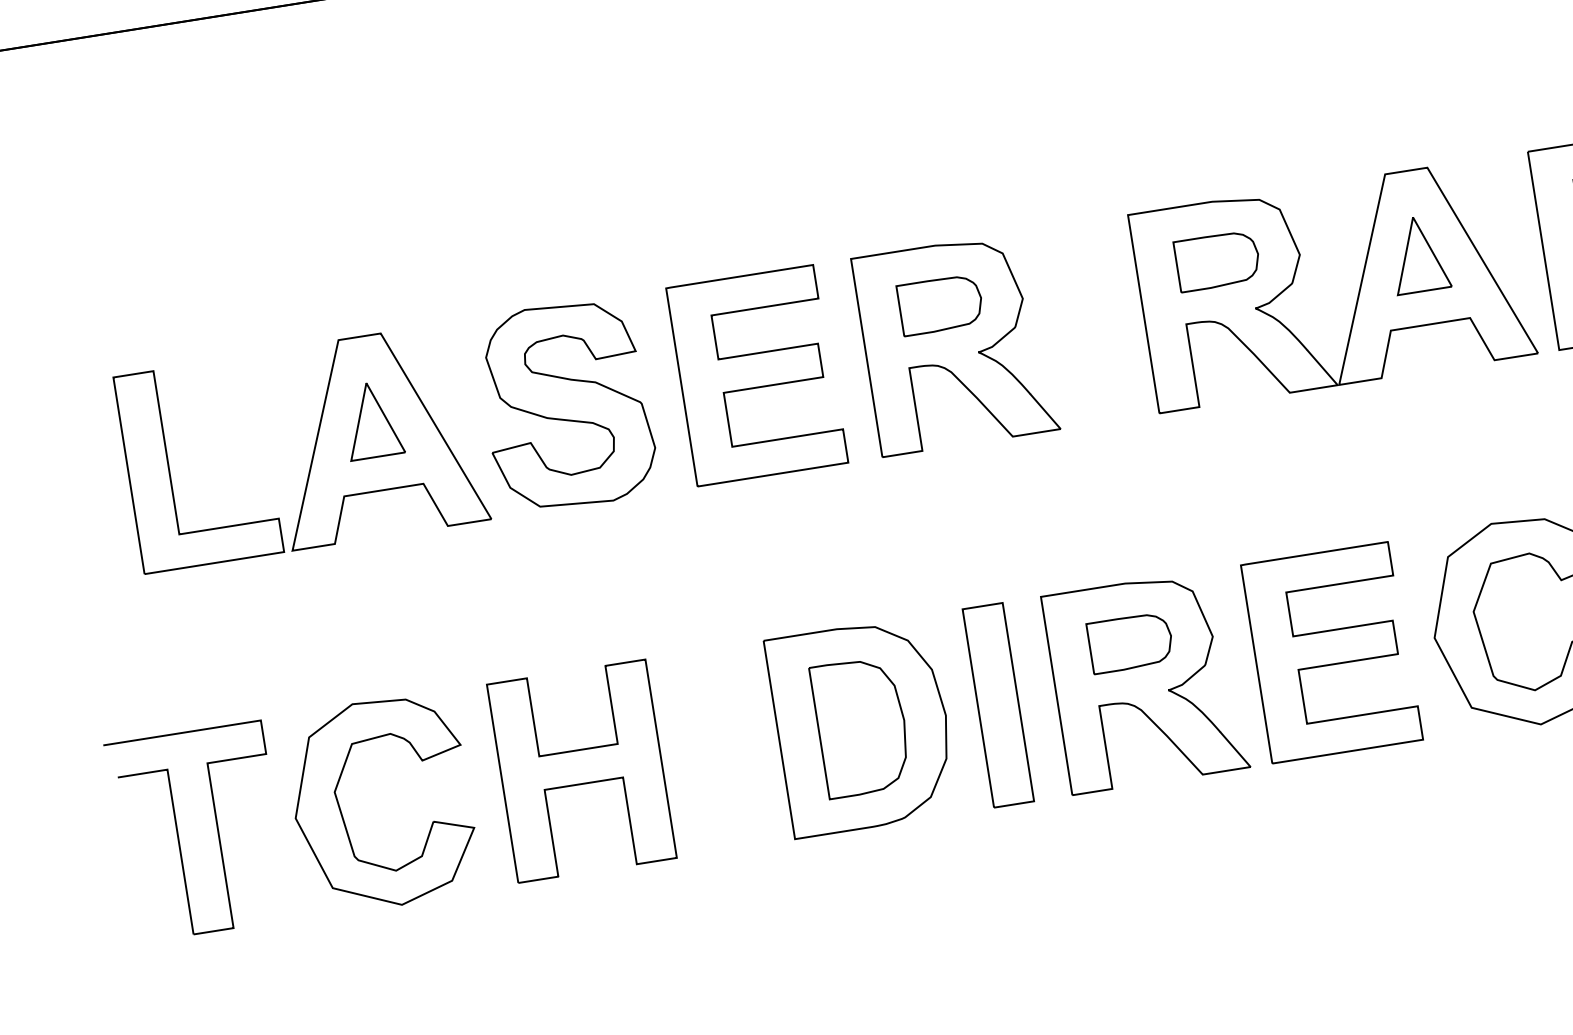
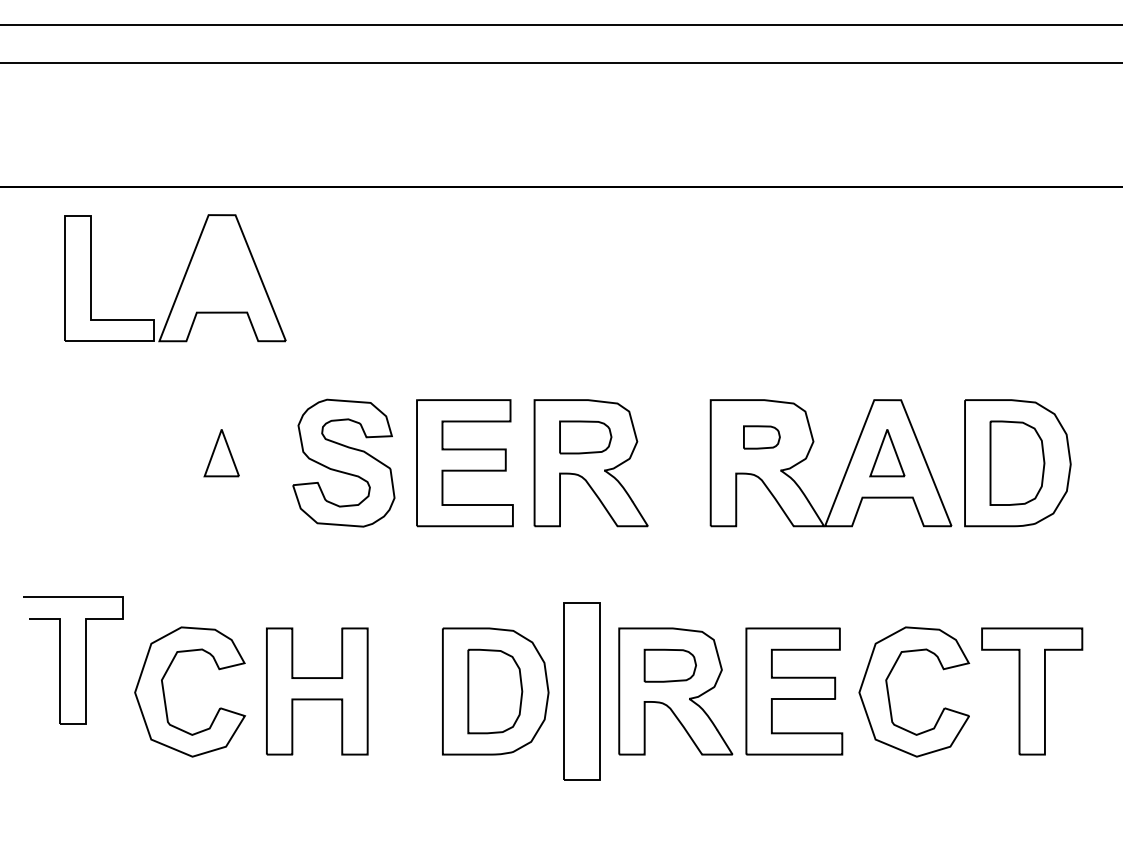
part: (1217, 261) -> (761, 437), size x0.7
part: (312, 451) -> (181, 281), moved
part: (997, 705) -> (581, 691), size x1.4
part: (217, 828) -> (85, 660), moved

